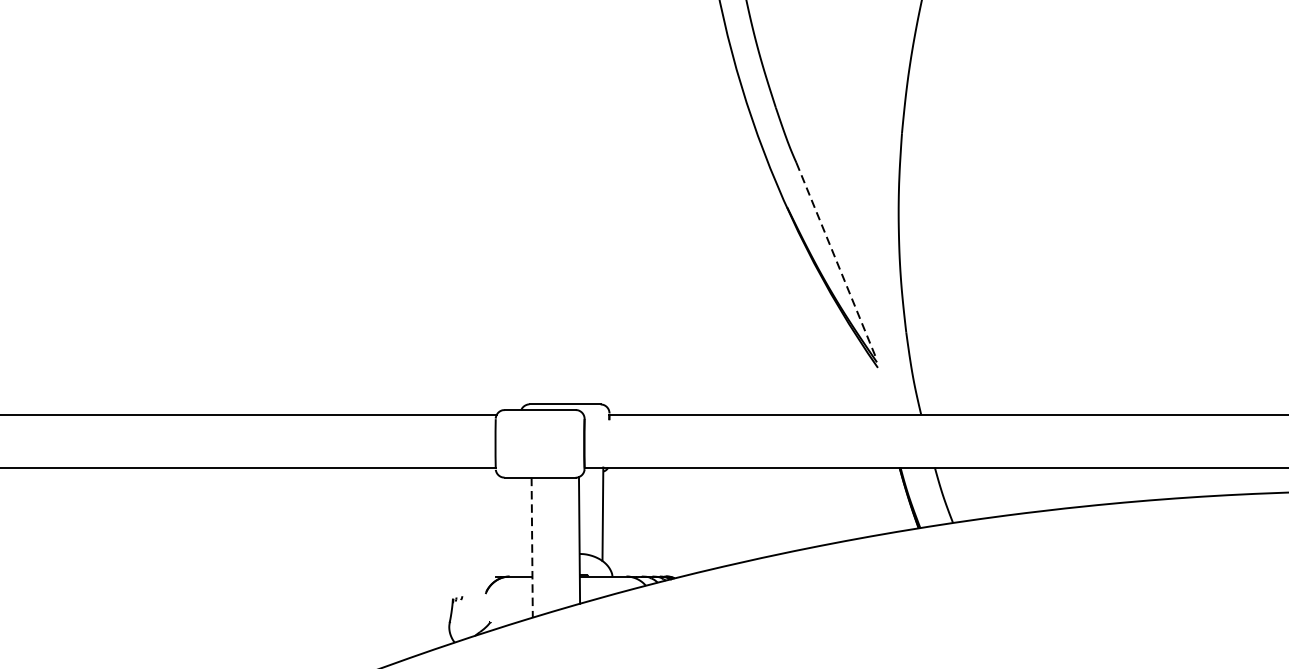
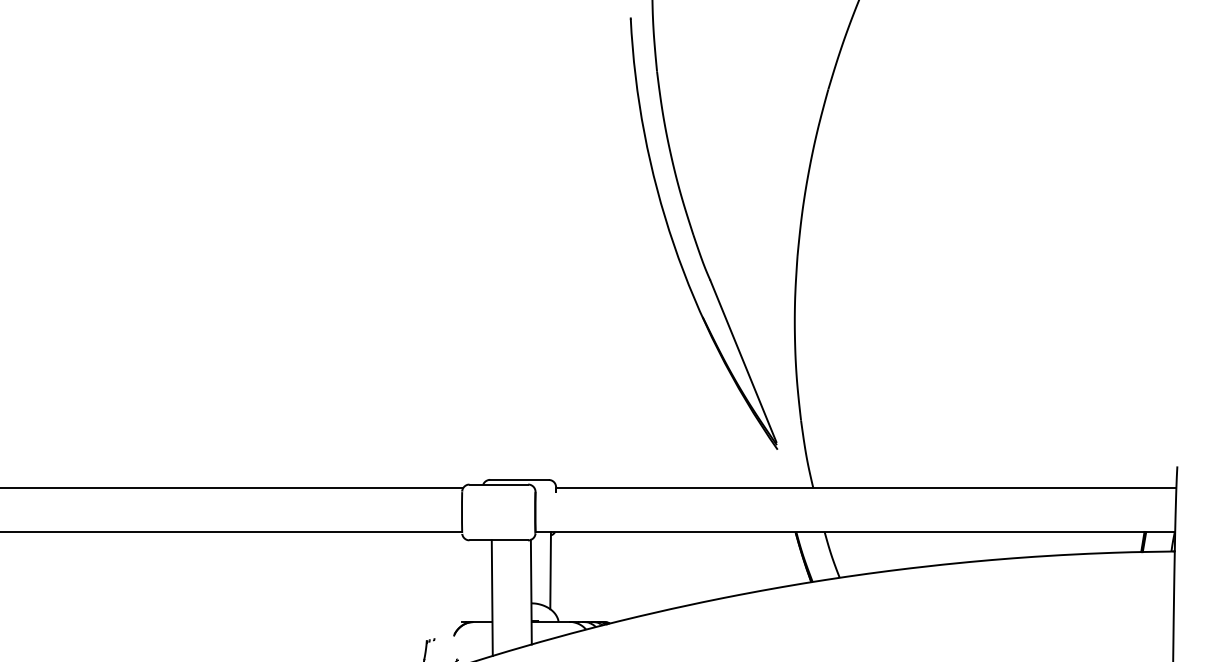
line: (836, 260) -> (743, 361), dashed -> solid
line: (532, 548) -> (492, 598), dashed -> solid

